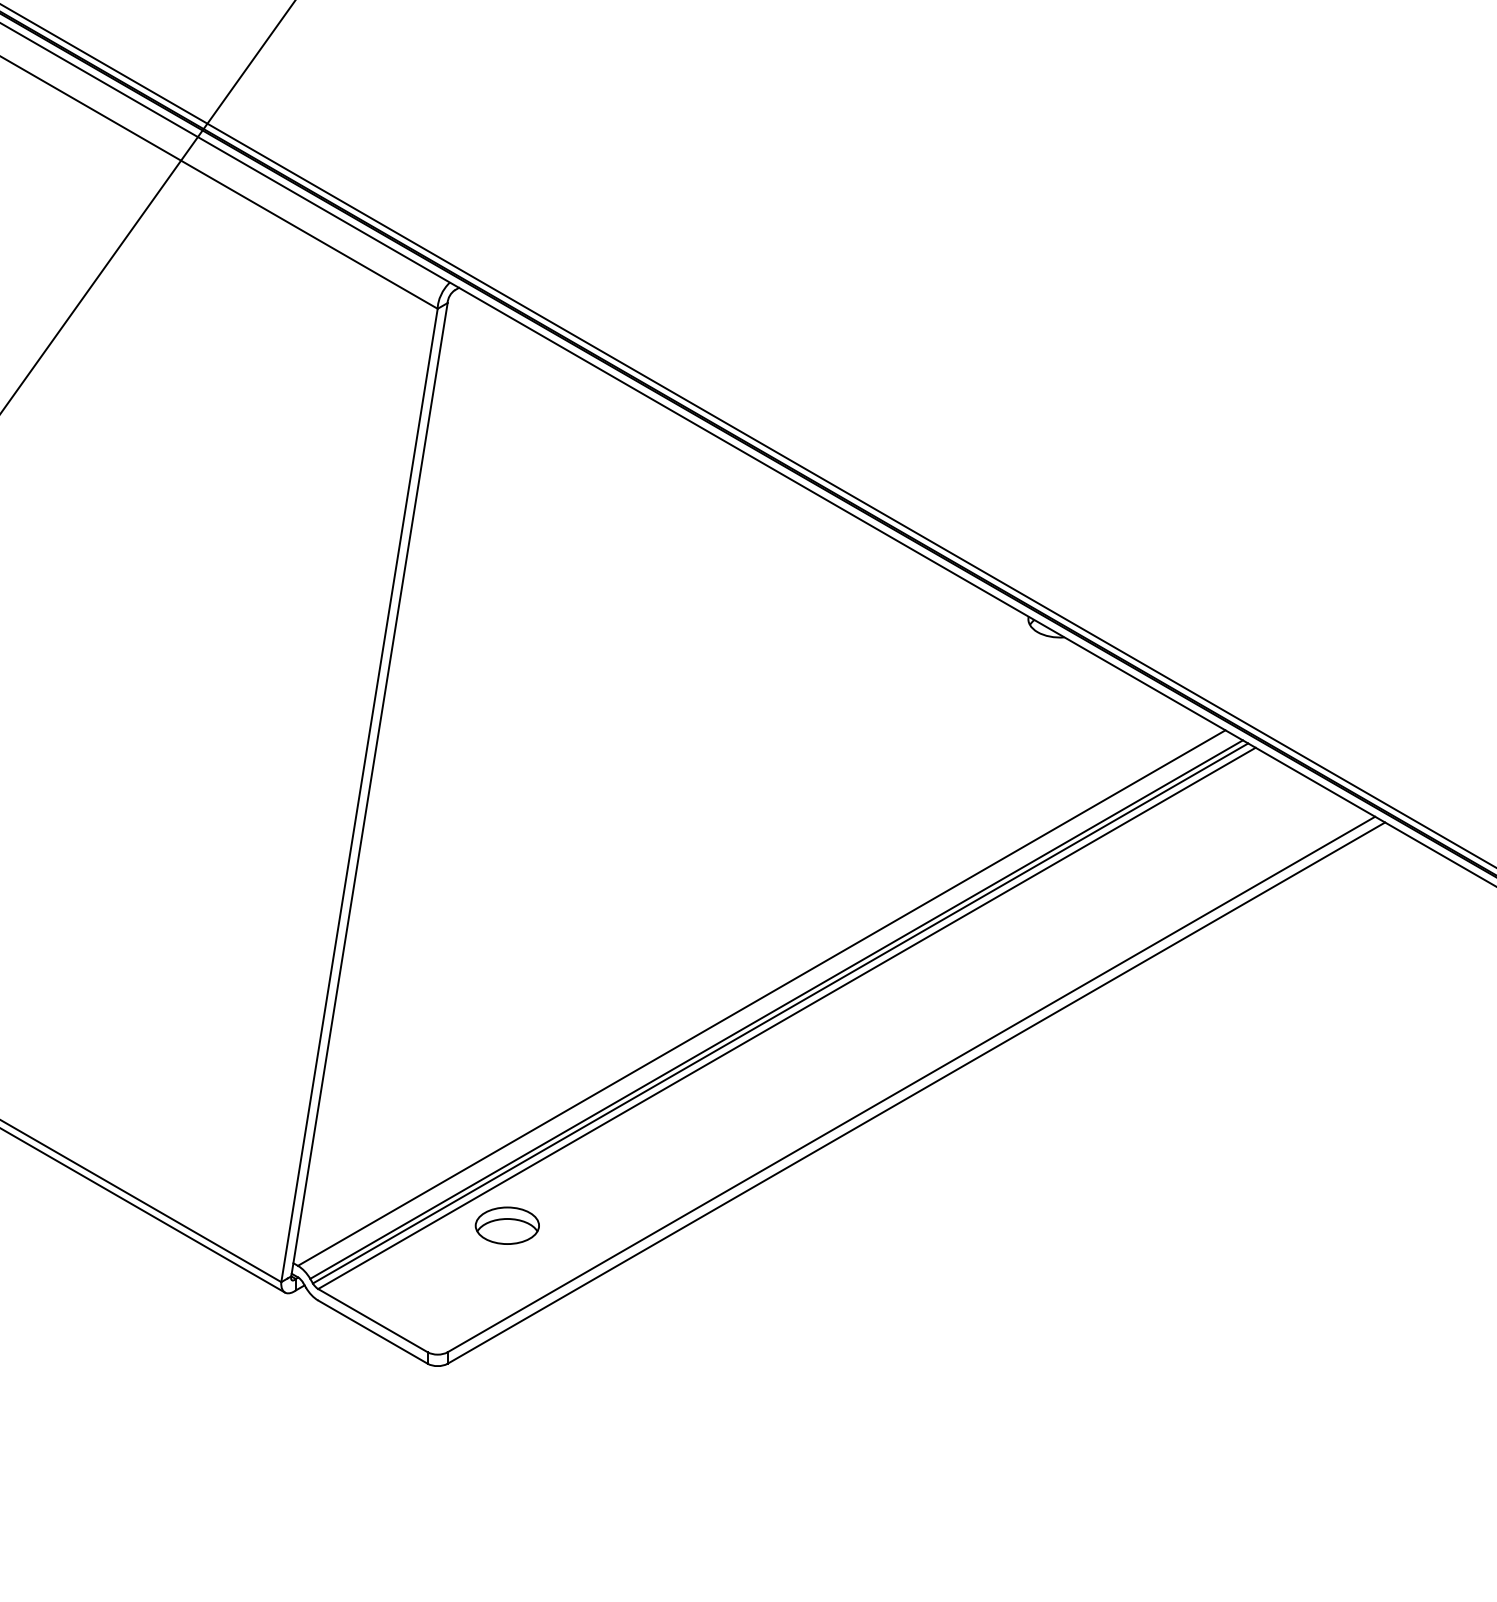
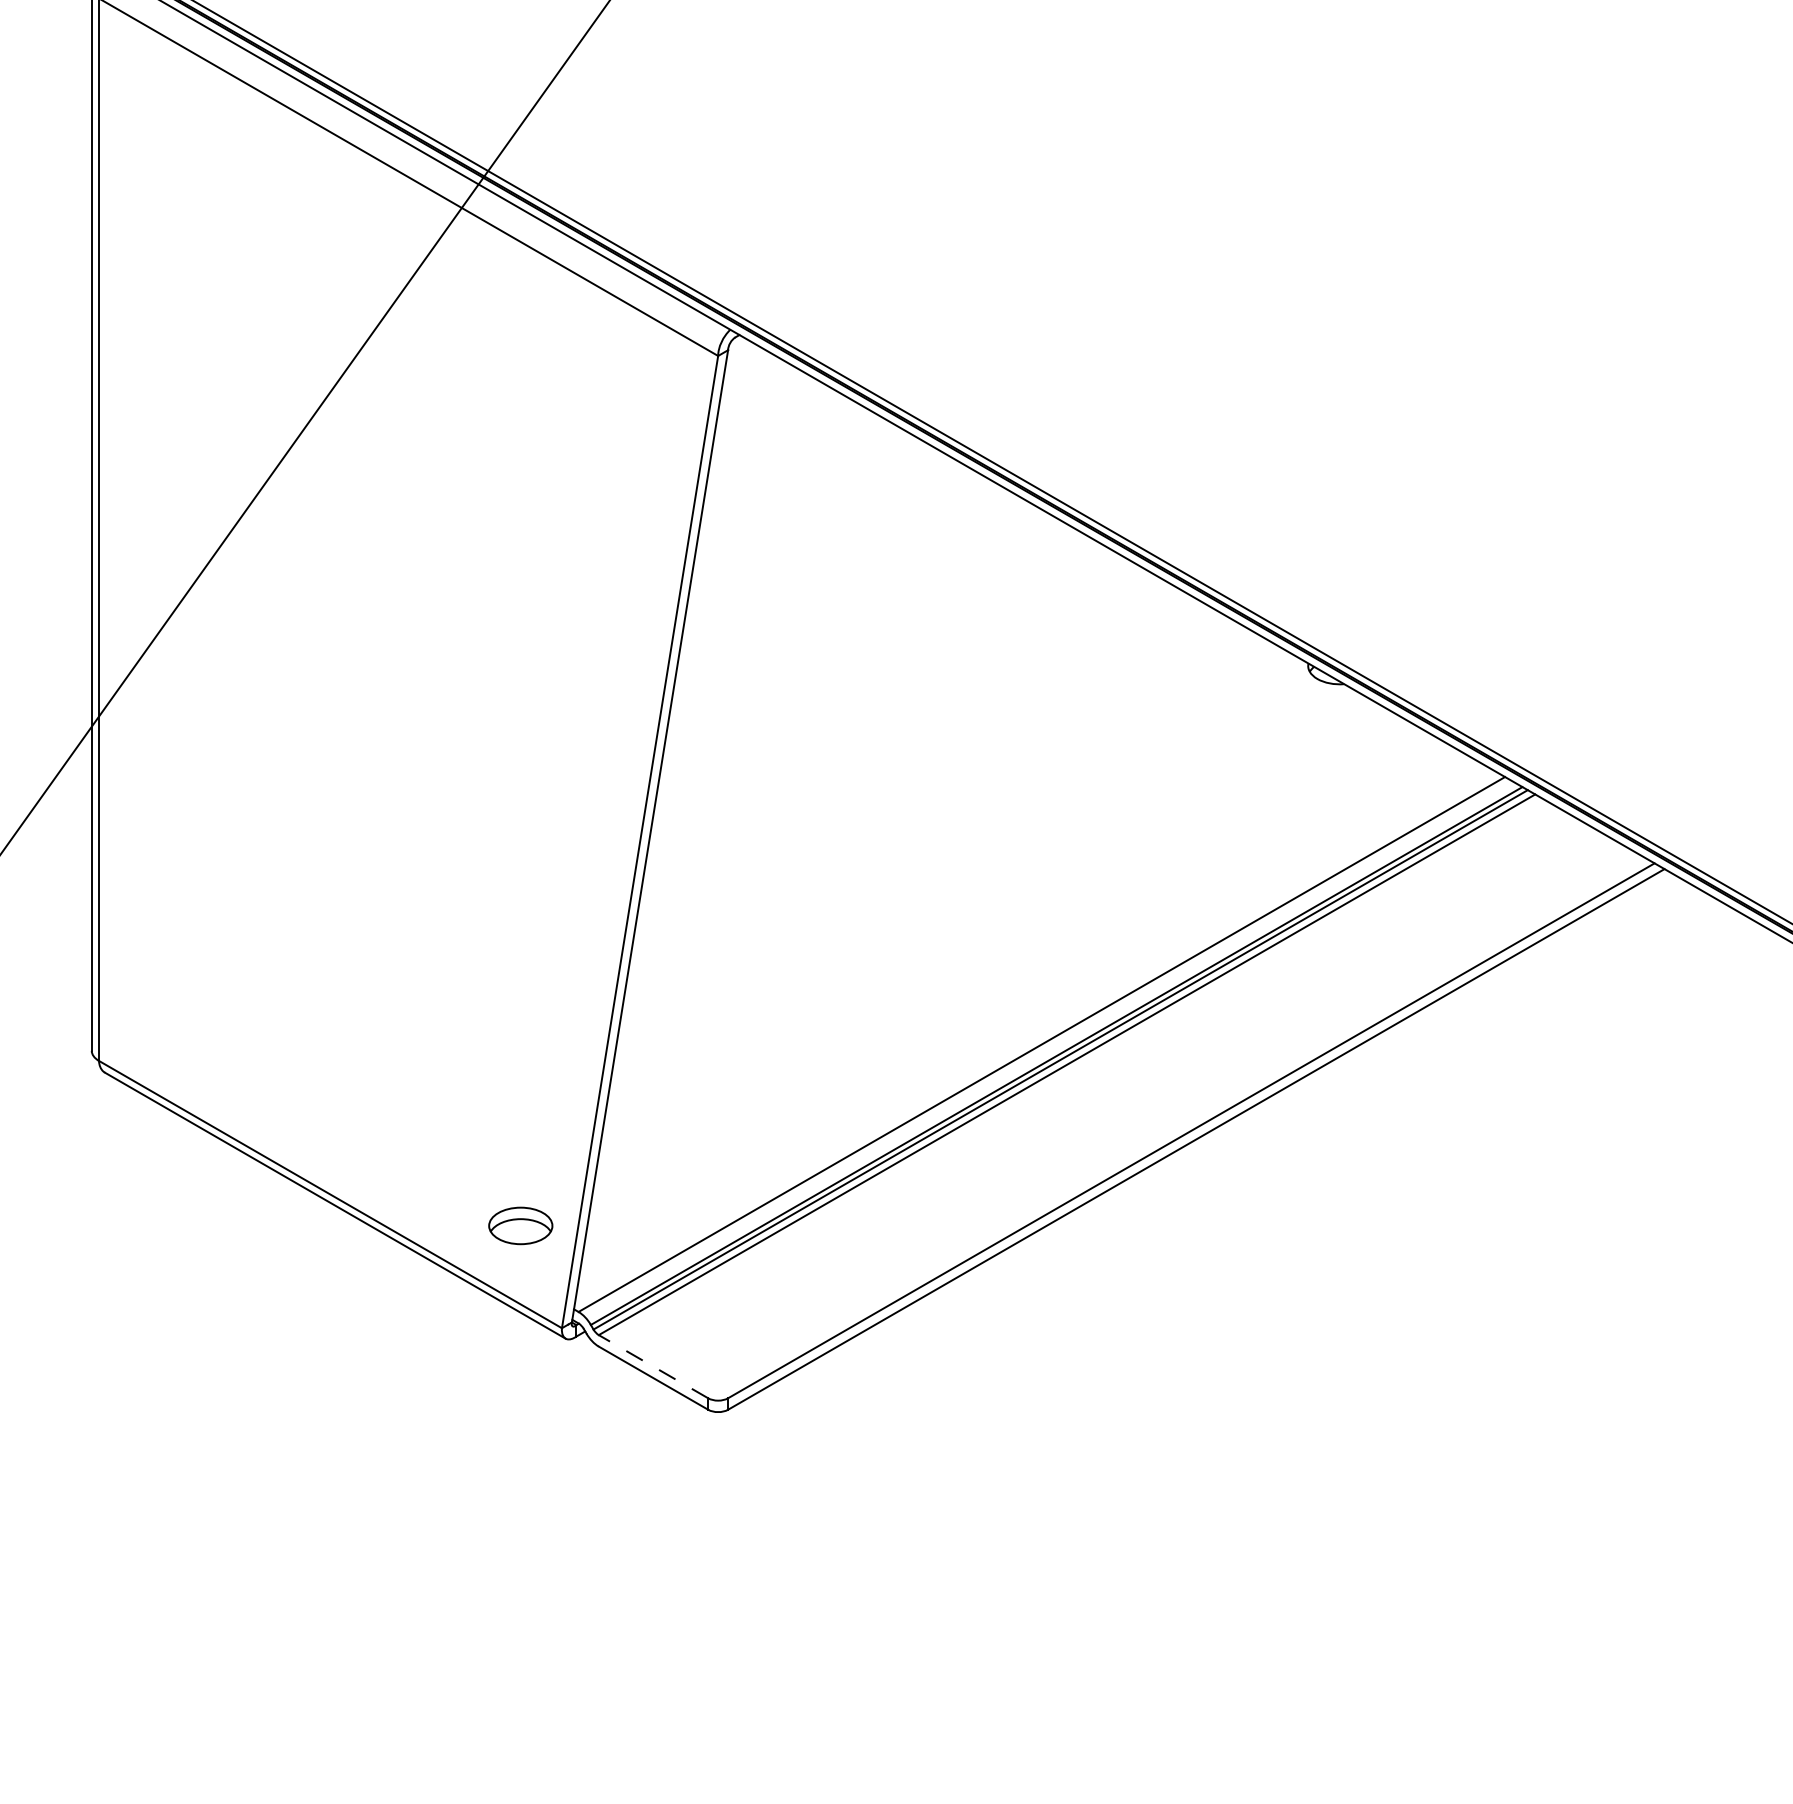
part: (507, 1225) -> (520, 1225), moved
line: (372, 1320) -> (653, 1366), solid -> dashed

